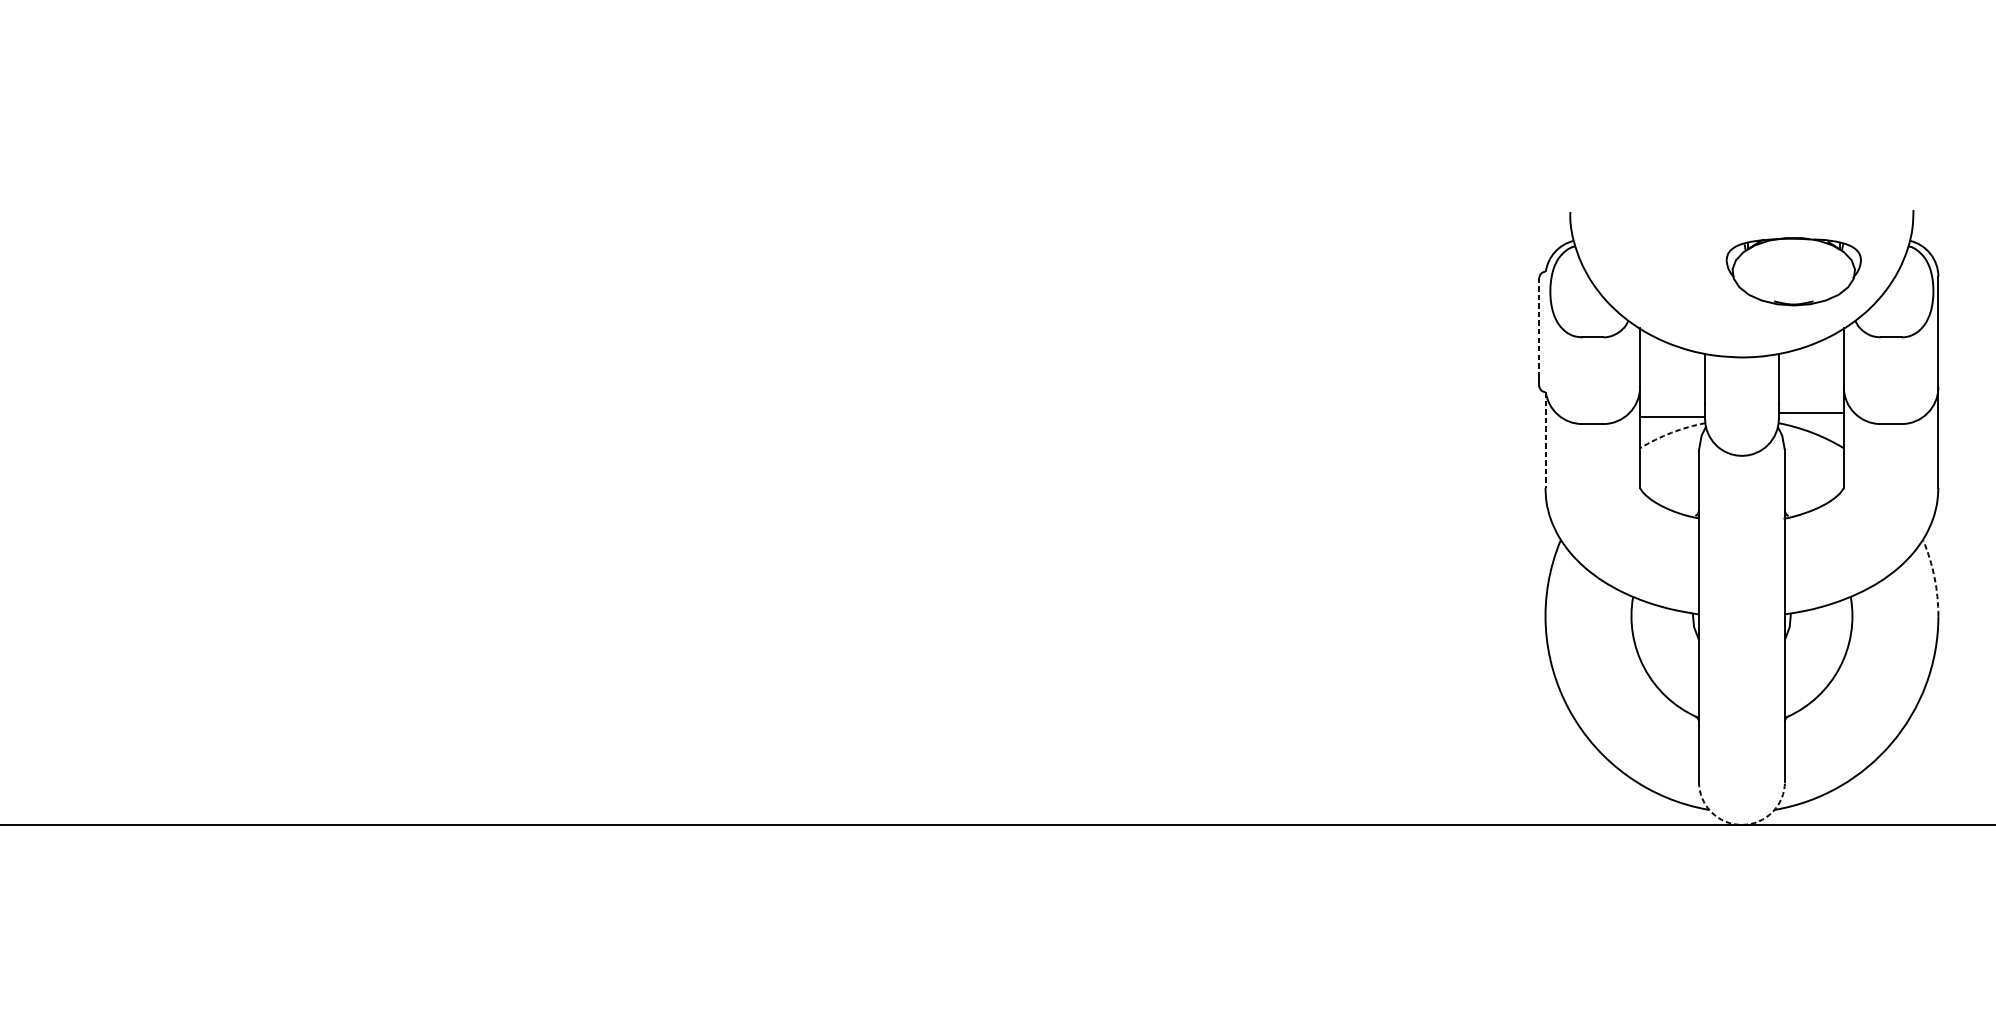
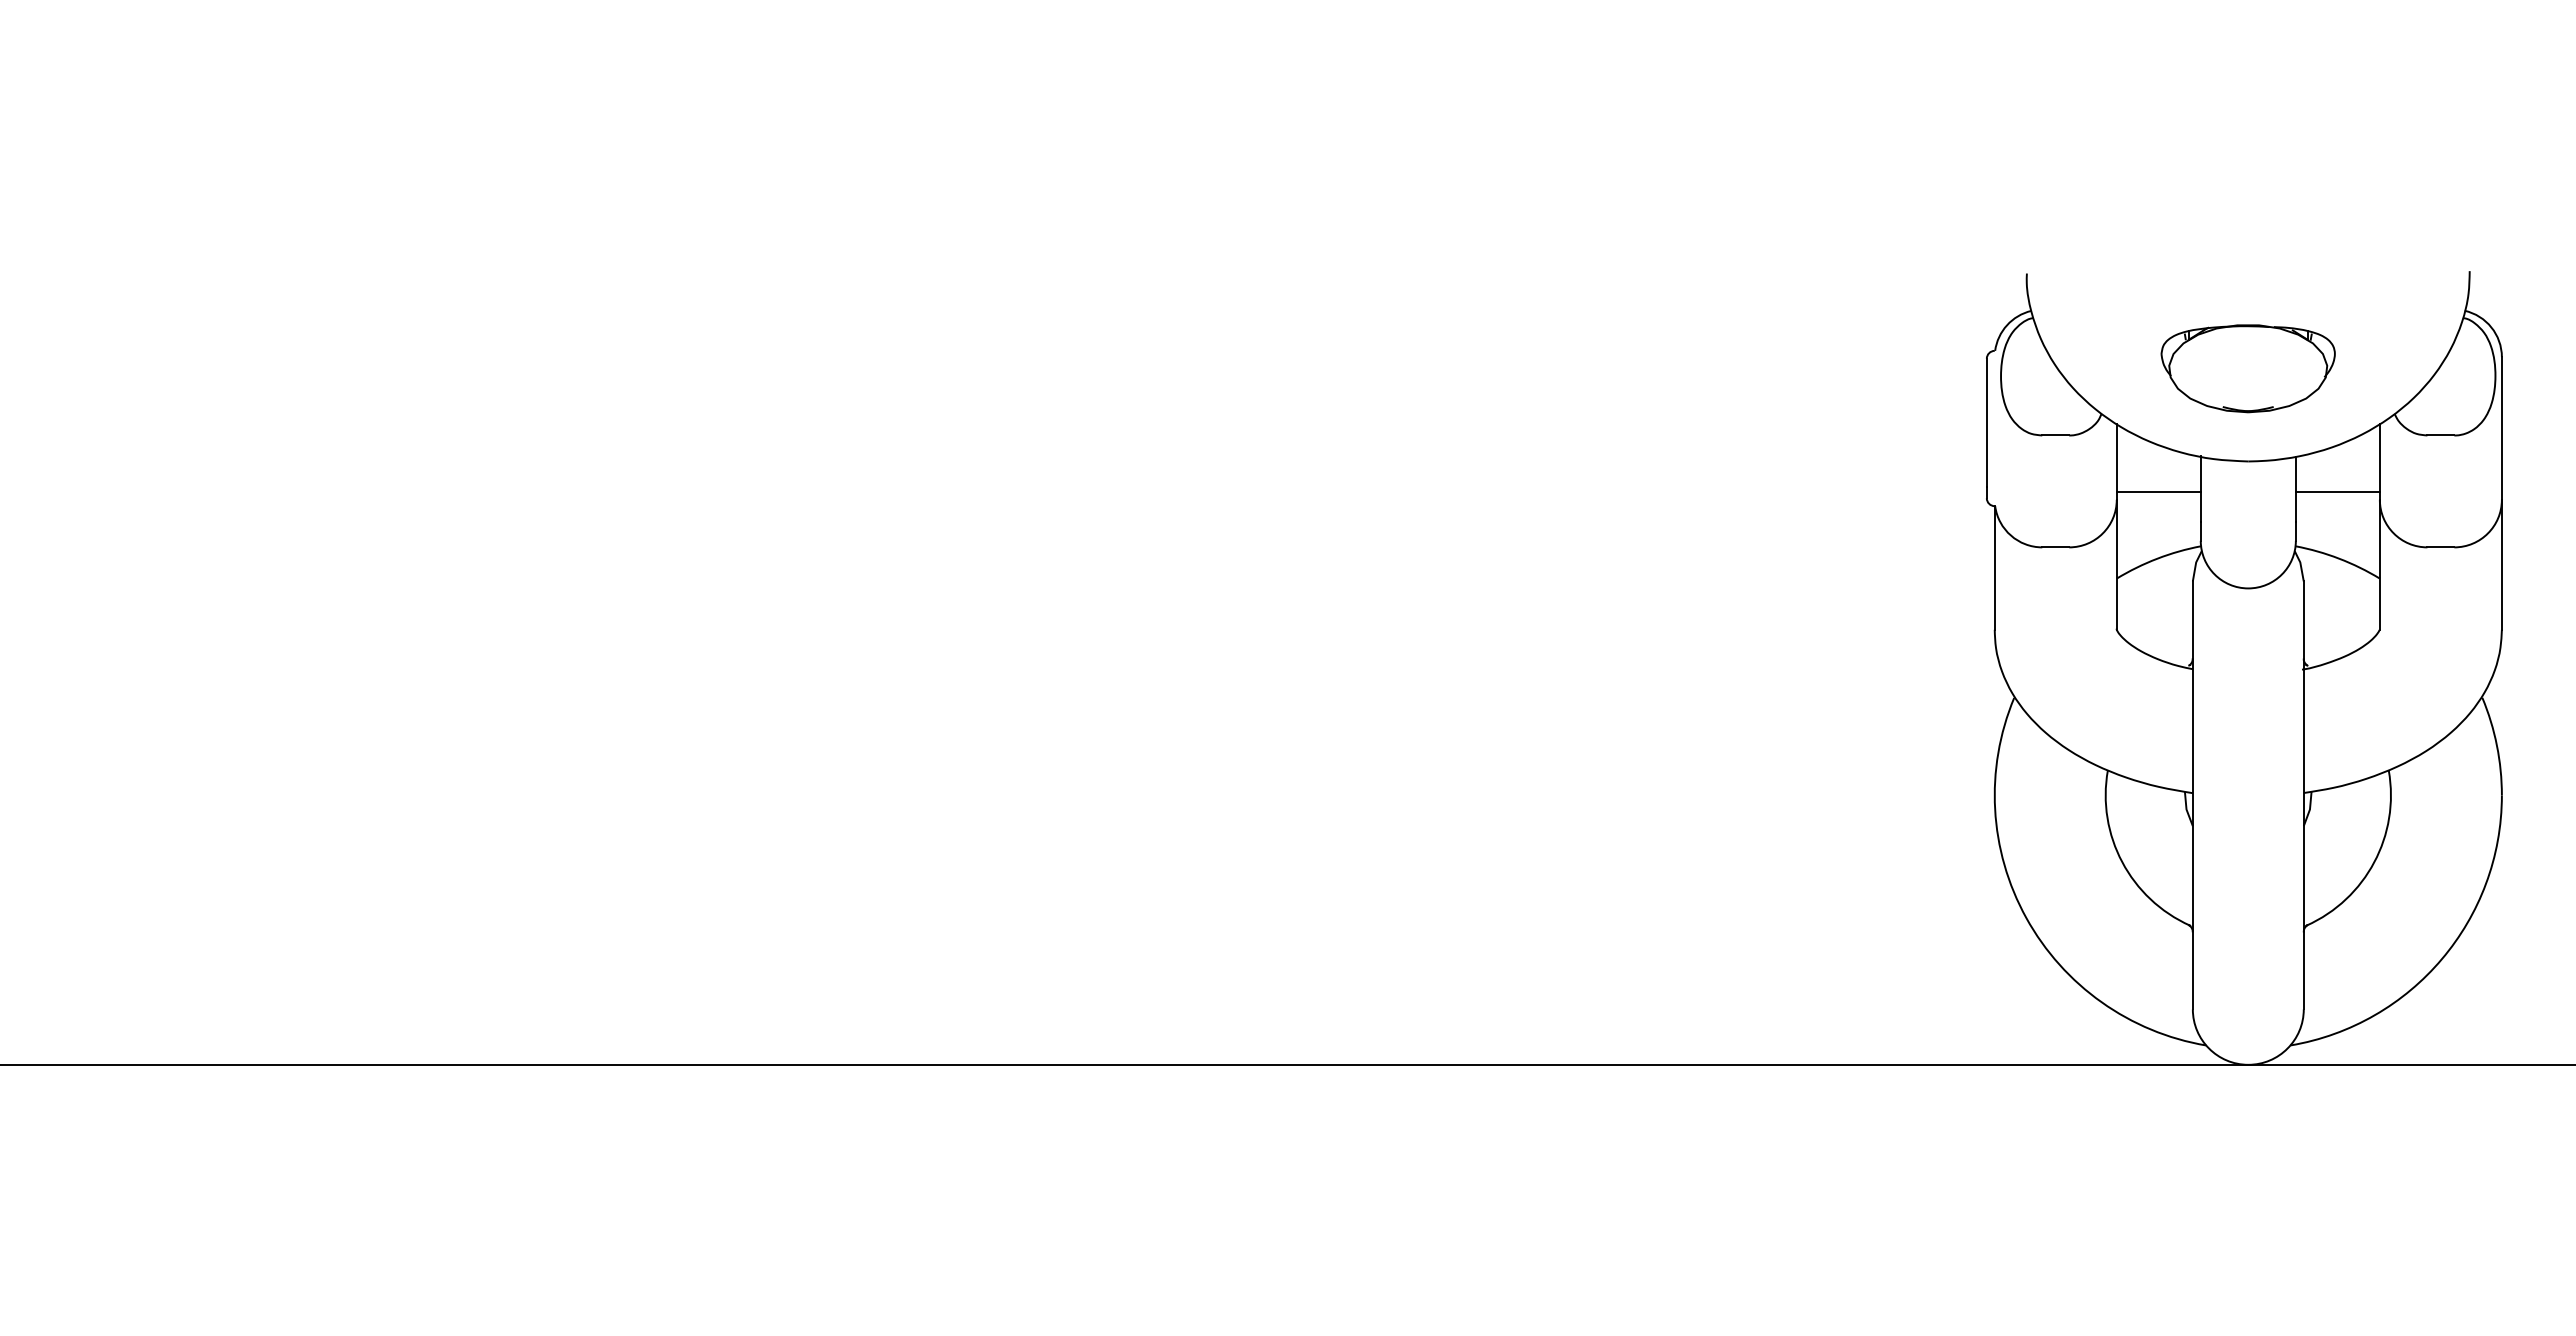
part: (1793, 271) -> (2247, 368), moved
line: (1539, 327) -> (1986, 422), dashed -> solid
line: (1811, 412) -> (2337, 491), moved
line: (1672, 416) -> (2158, 491), moved
arc: (1671, 432) -> (2157, 558), dashed -> solid
line: (1545, 439) -> (1994, 567), dashed -> solid
arc: (1934, 577) -> (2496, 745), dashed -> solid
arc: (1742, 824) -> (2248, 1064), dashed -> solid

